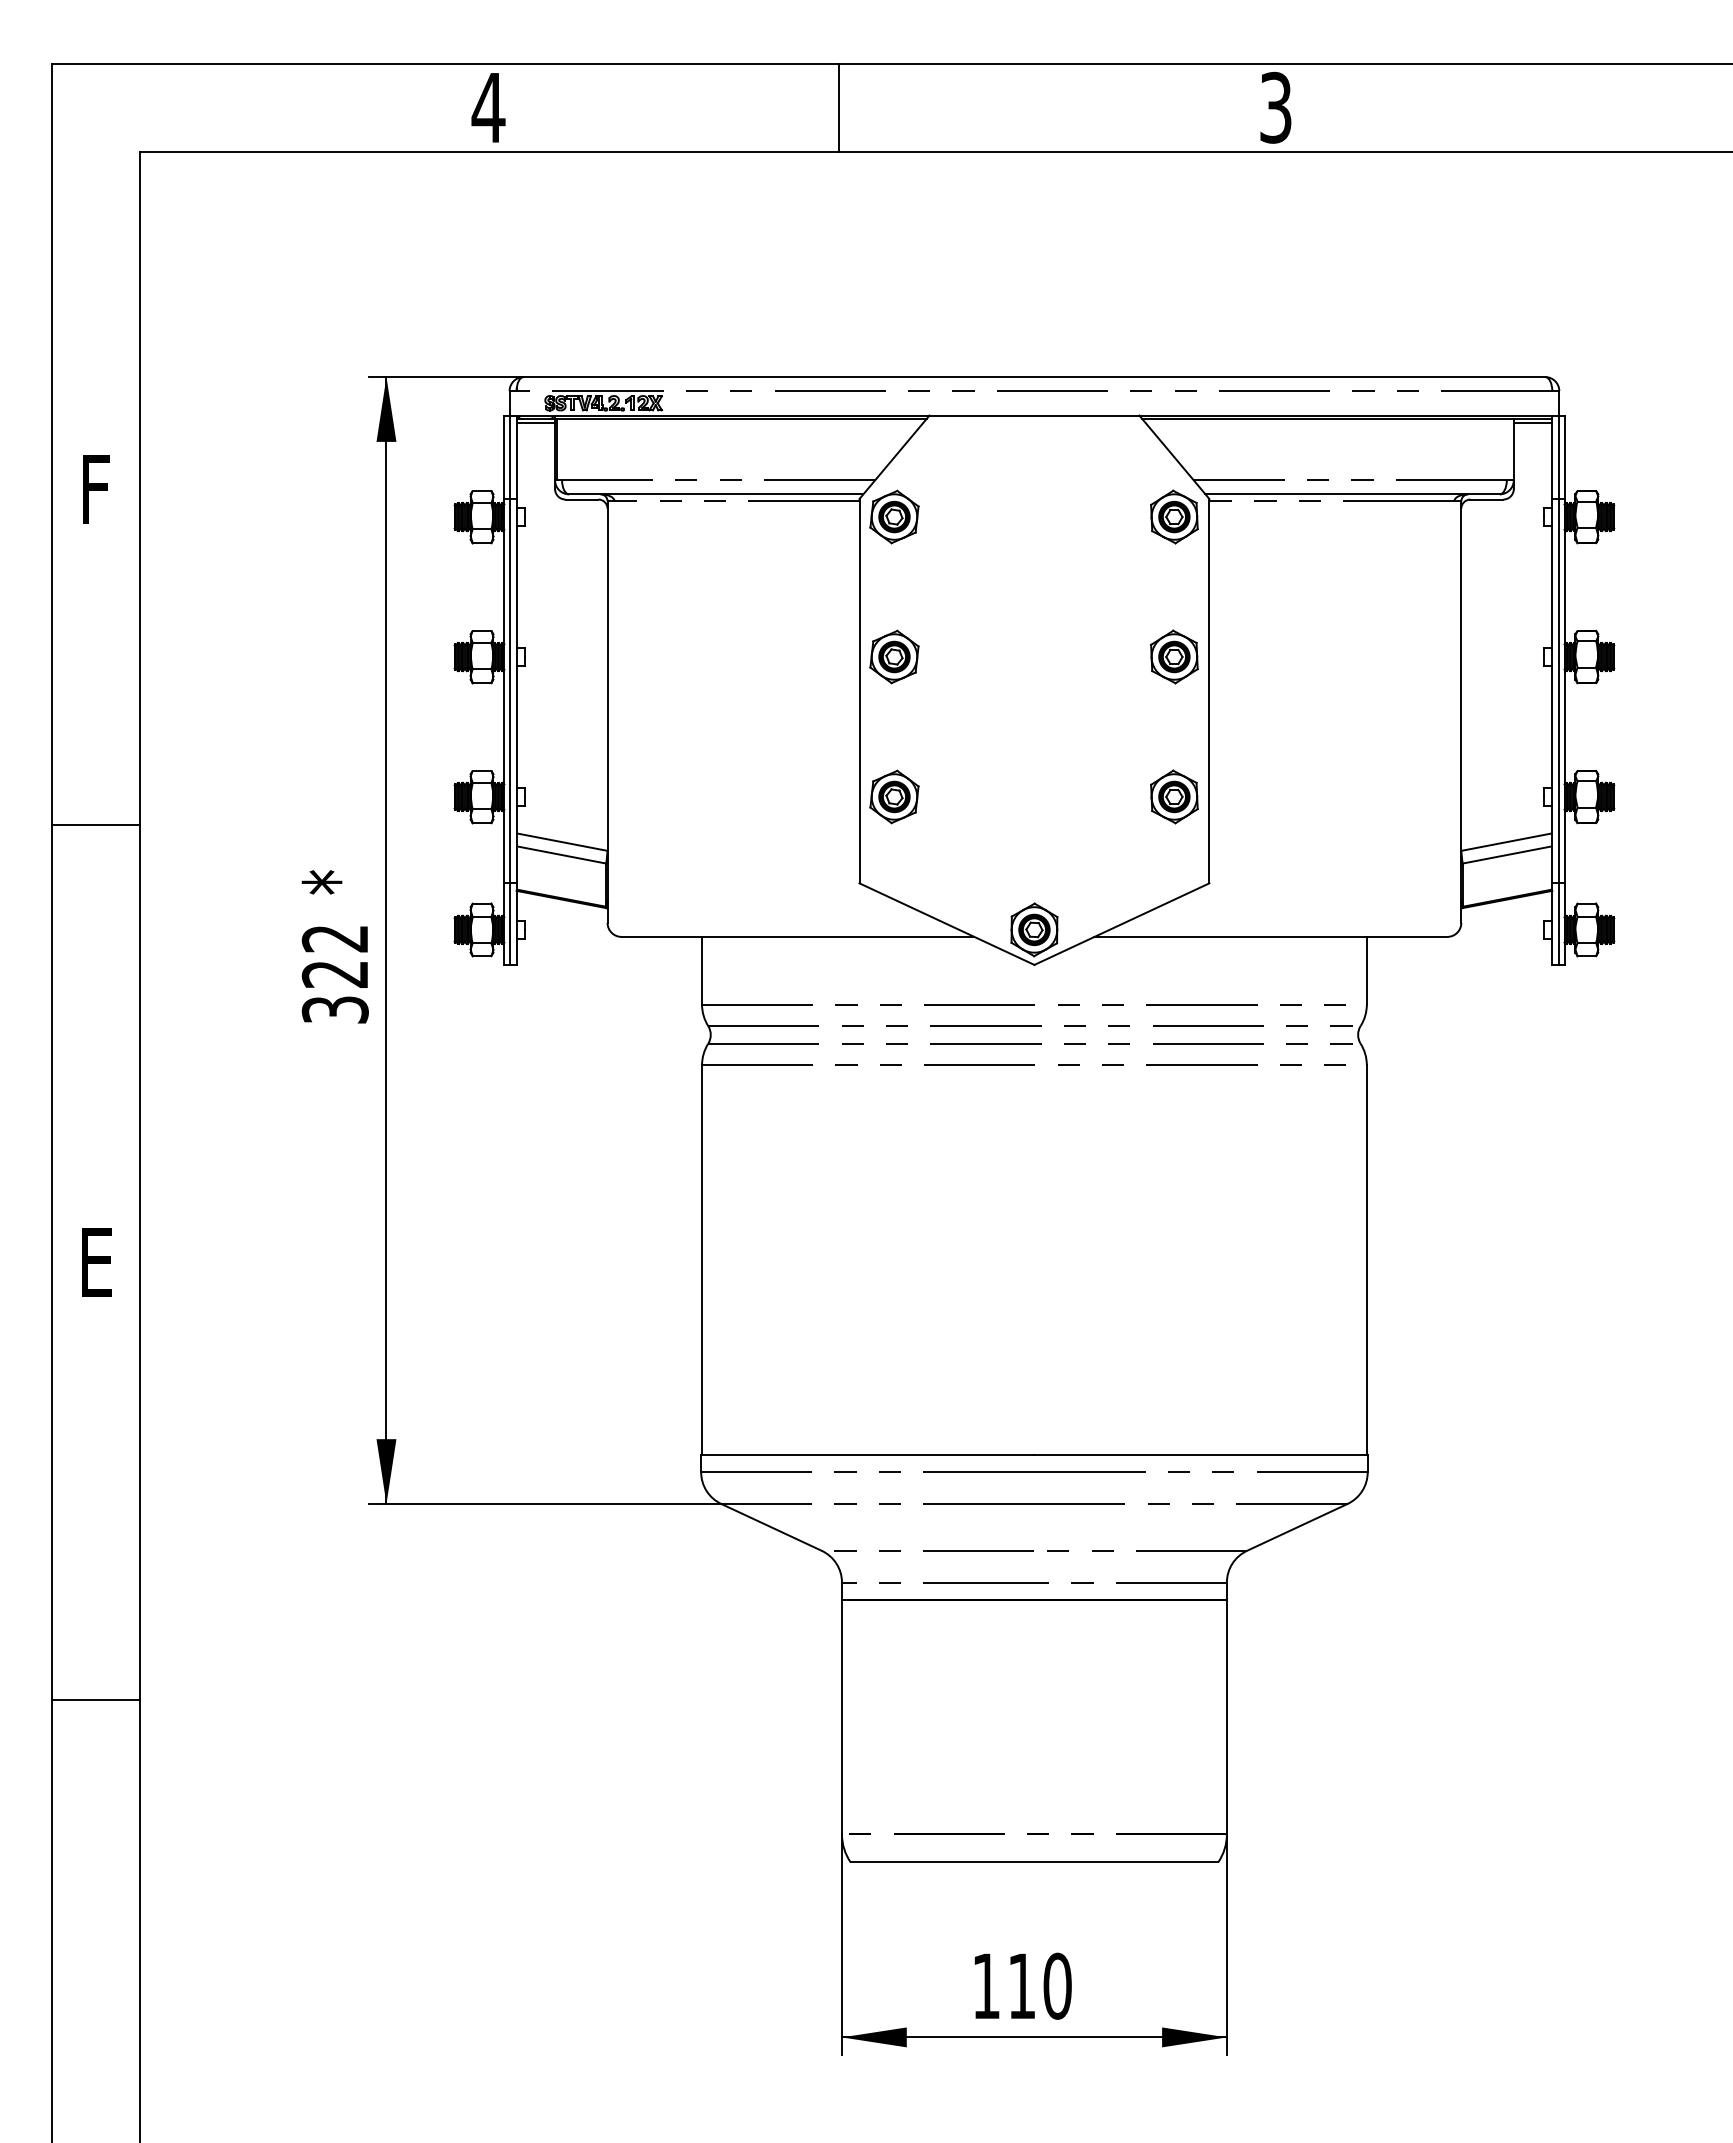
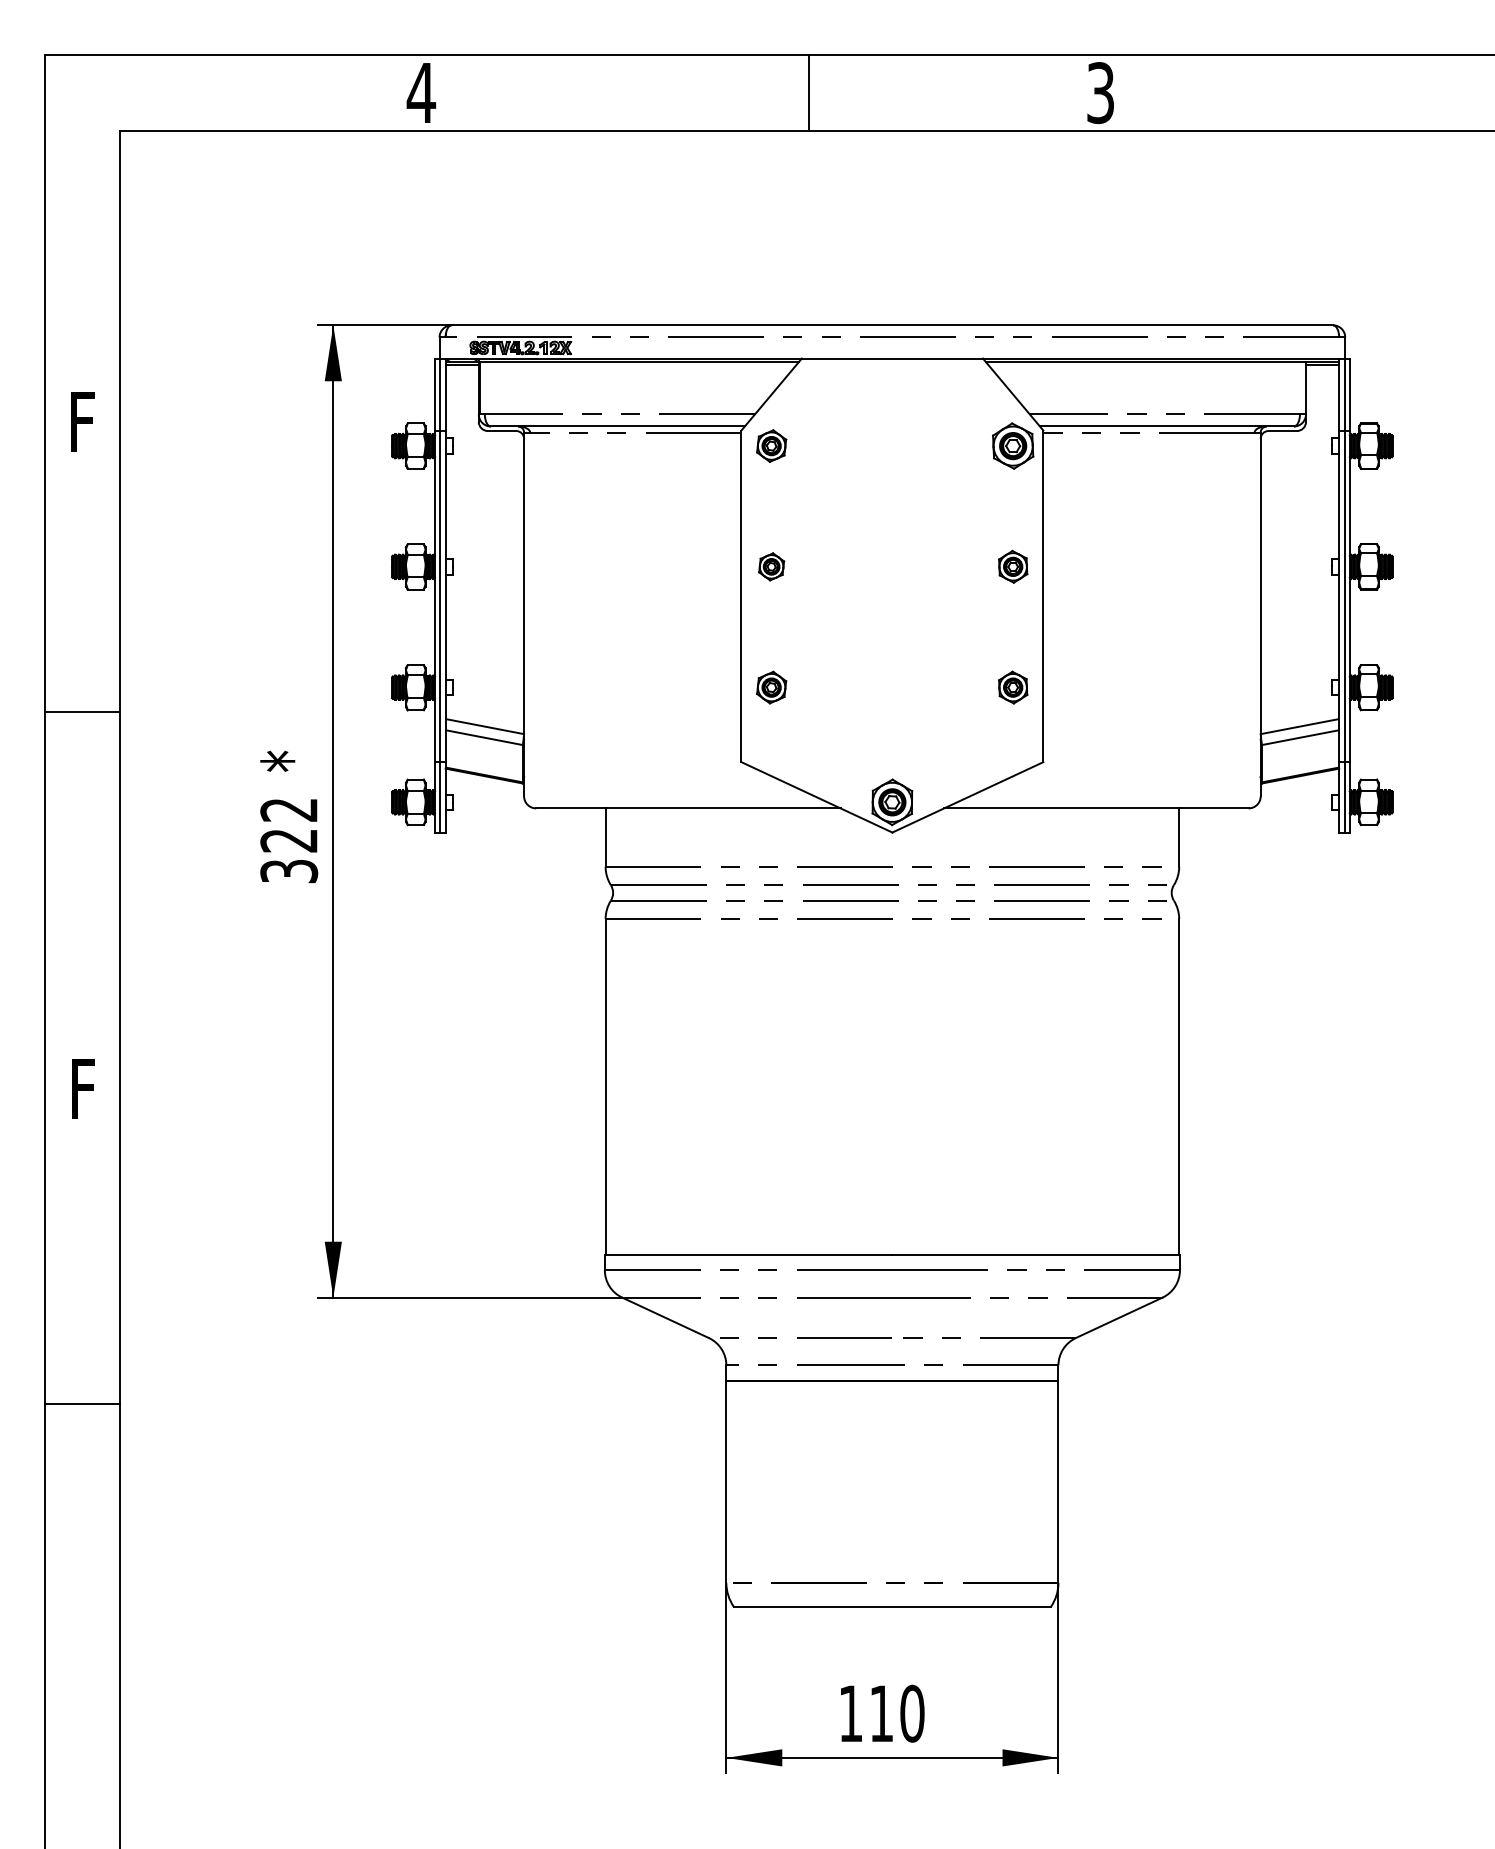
line: (839, 107) -> (808, 92), moved
part: (894, 516) -> (771, 445), size x0.7
part: (894, 656) -> (771, 566), size x0.6
part: (1174, 656) -> (1013, 566), size x0.7
part: (894, 796) -> (771, 687), size x0.7
part: (1174, 796) -> (1013, 687), size x0.7
text: (96, 1262) -> (83, 1089), E -> F
line: (95, 1700) -> (82, 1404), moved

